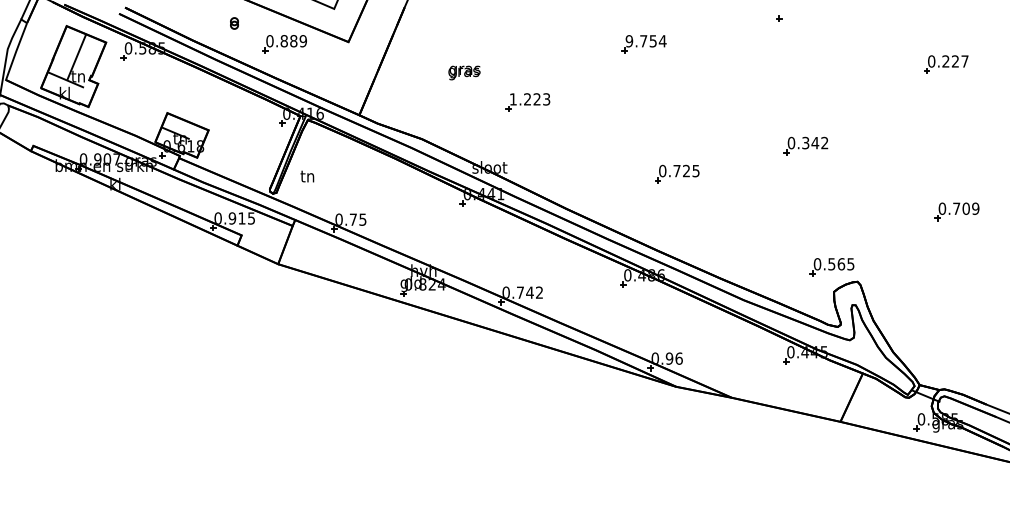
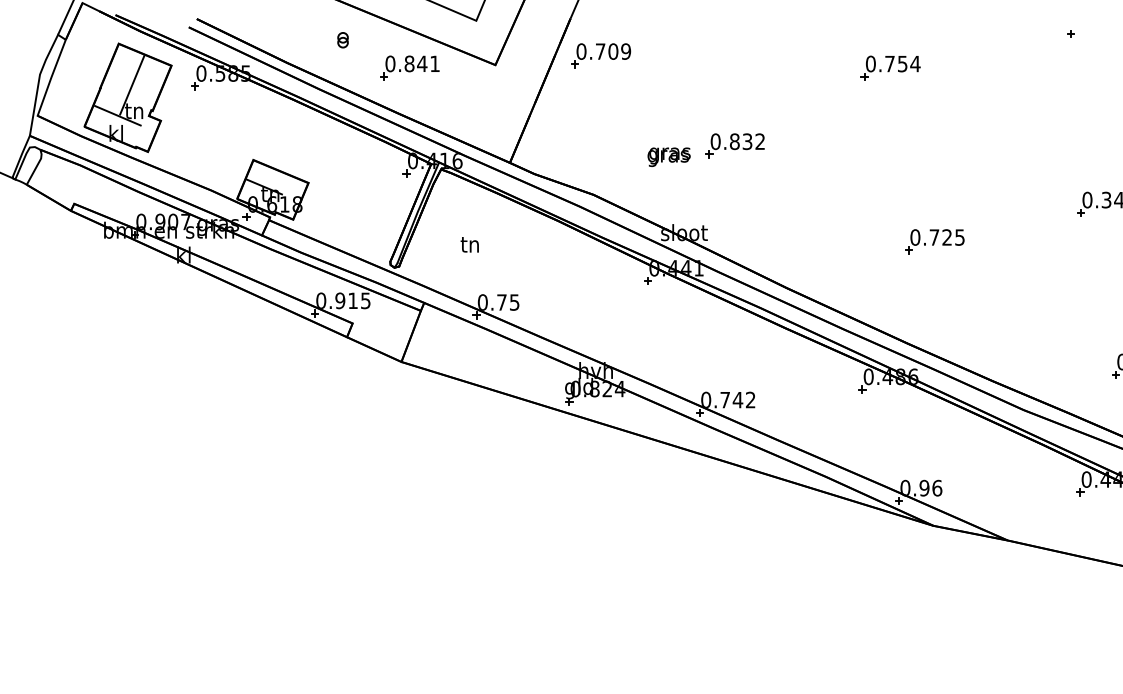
part: (427, 34) -> (600, 54), added
text: (297, 41) -> (427, 64), 0.889 -> 0.841
text: (628, 41) -> (869, 64), 9.754 -> 0.754
text: (464, 72) -> (669, 156), moved
text: (529, 99) -> (737, 141), 1.223 -> 0.832
text: (307, 176) -> (470, 244), moved

